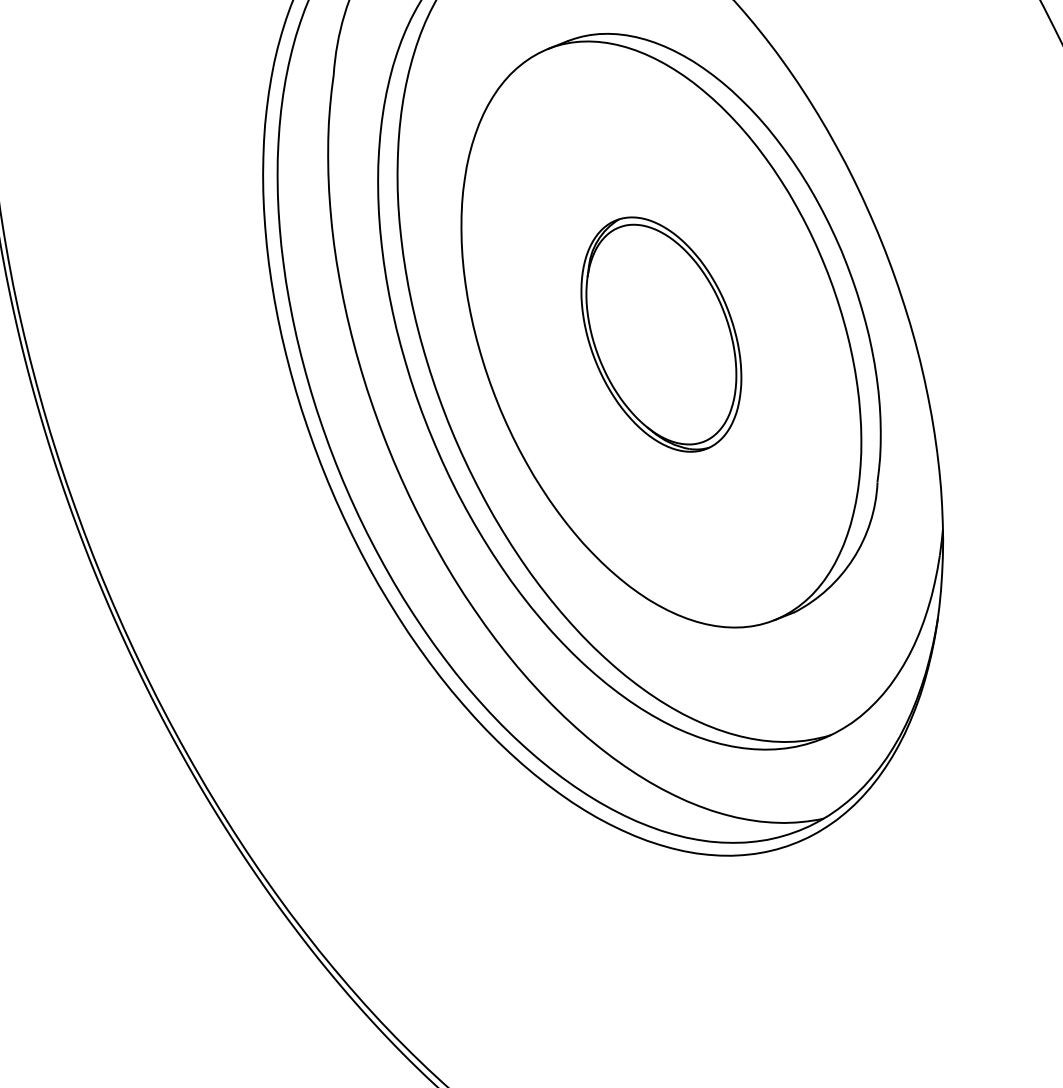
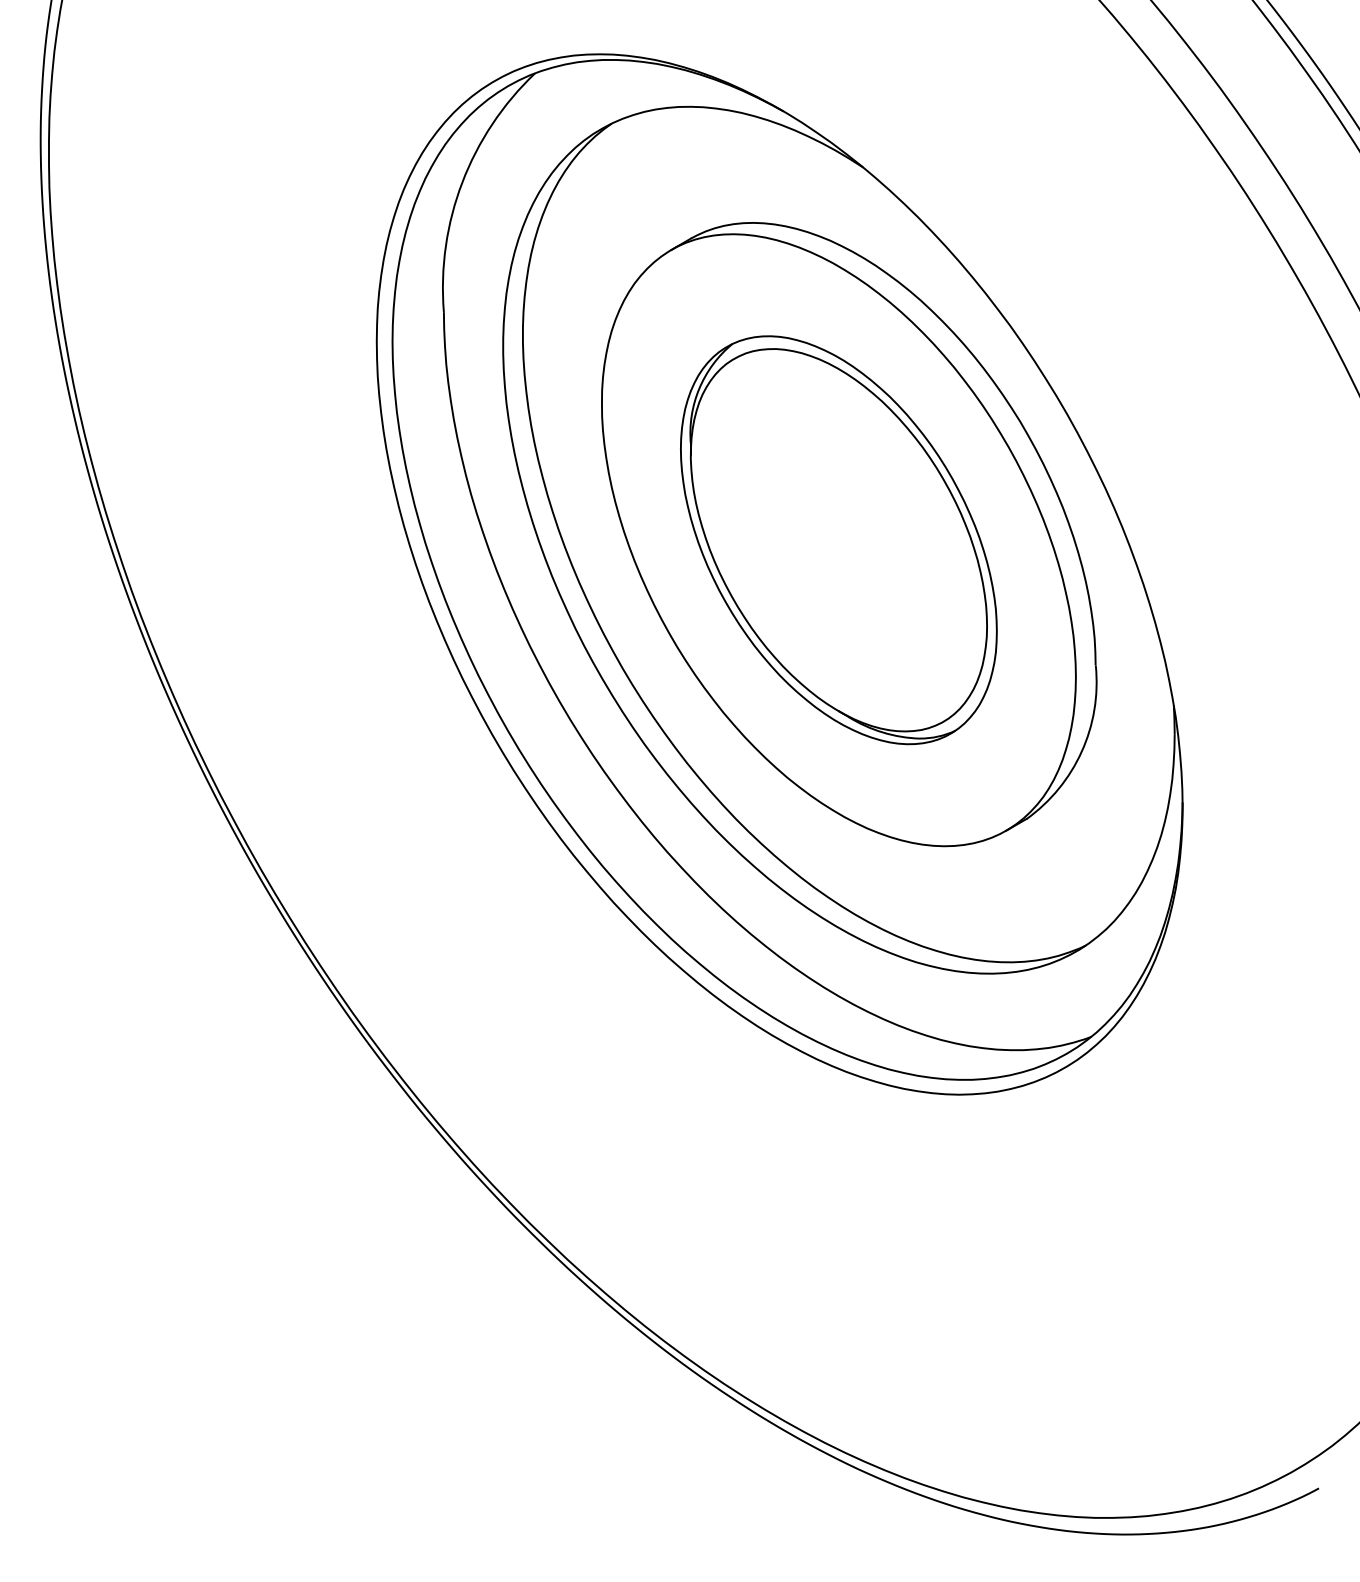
part: (660, 334) -> (838, 540), size x1.67

